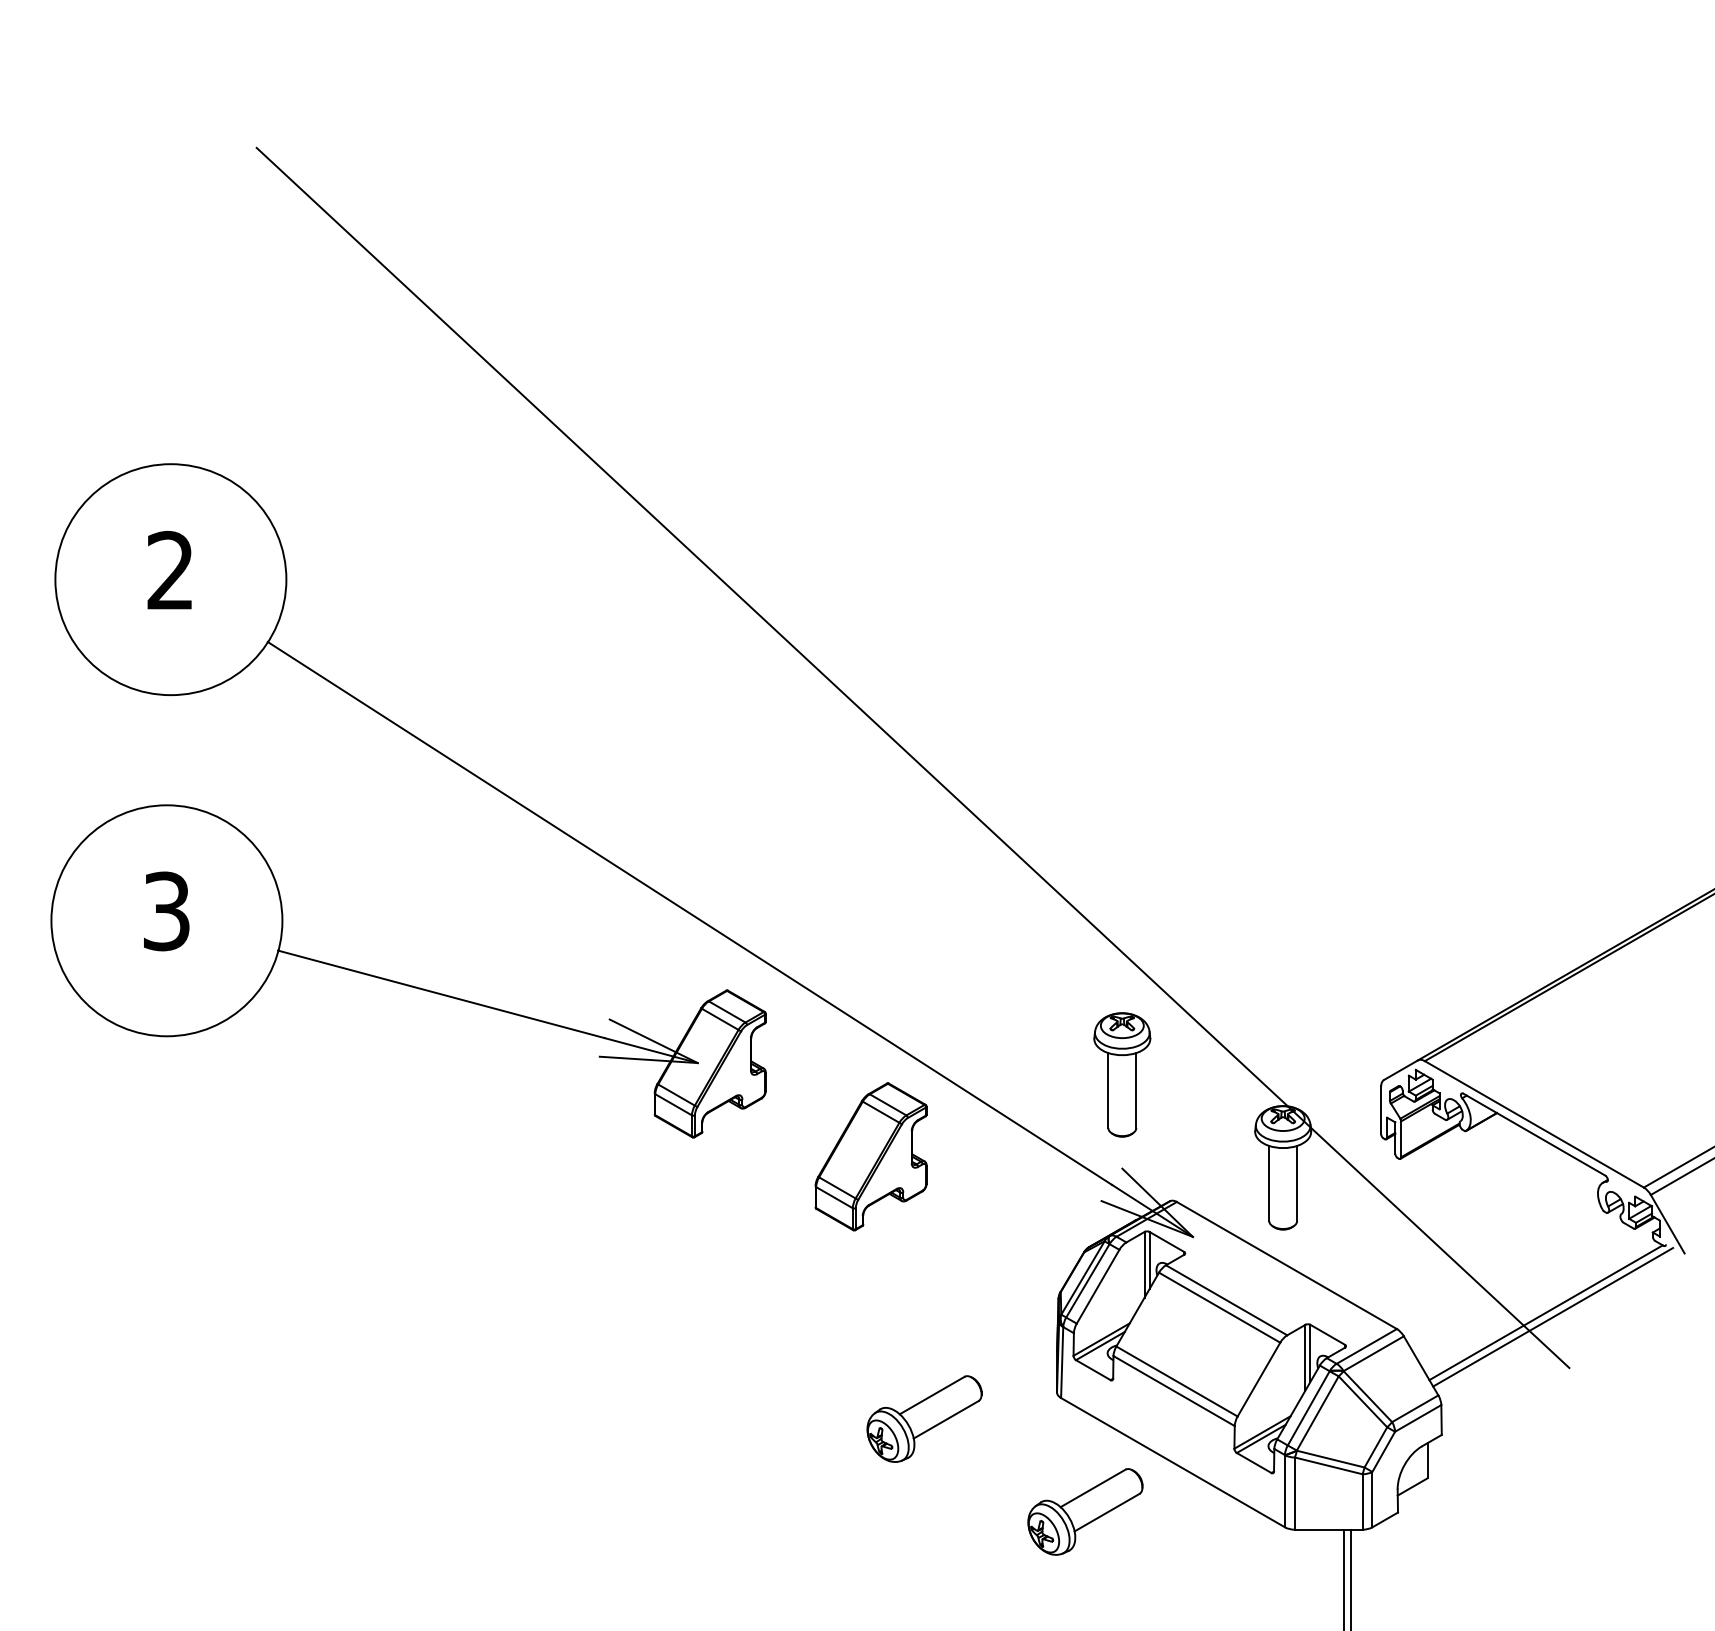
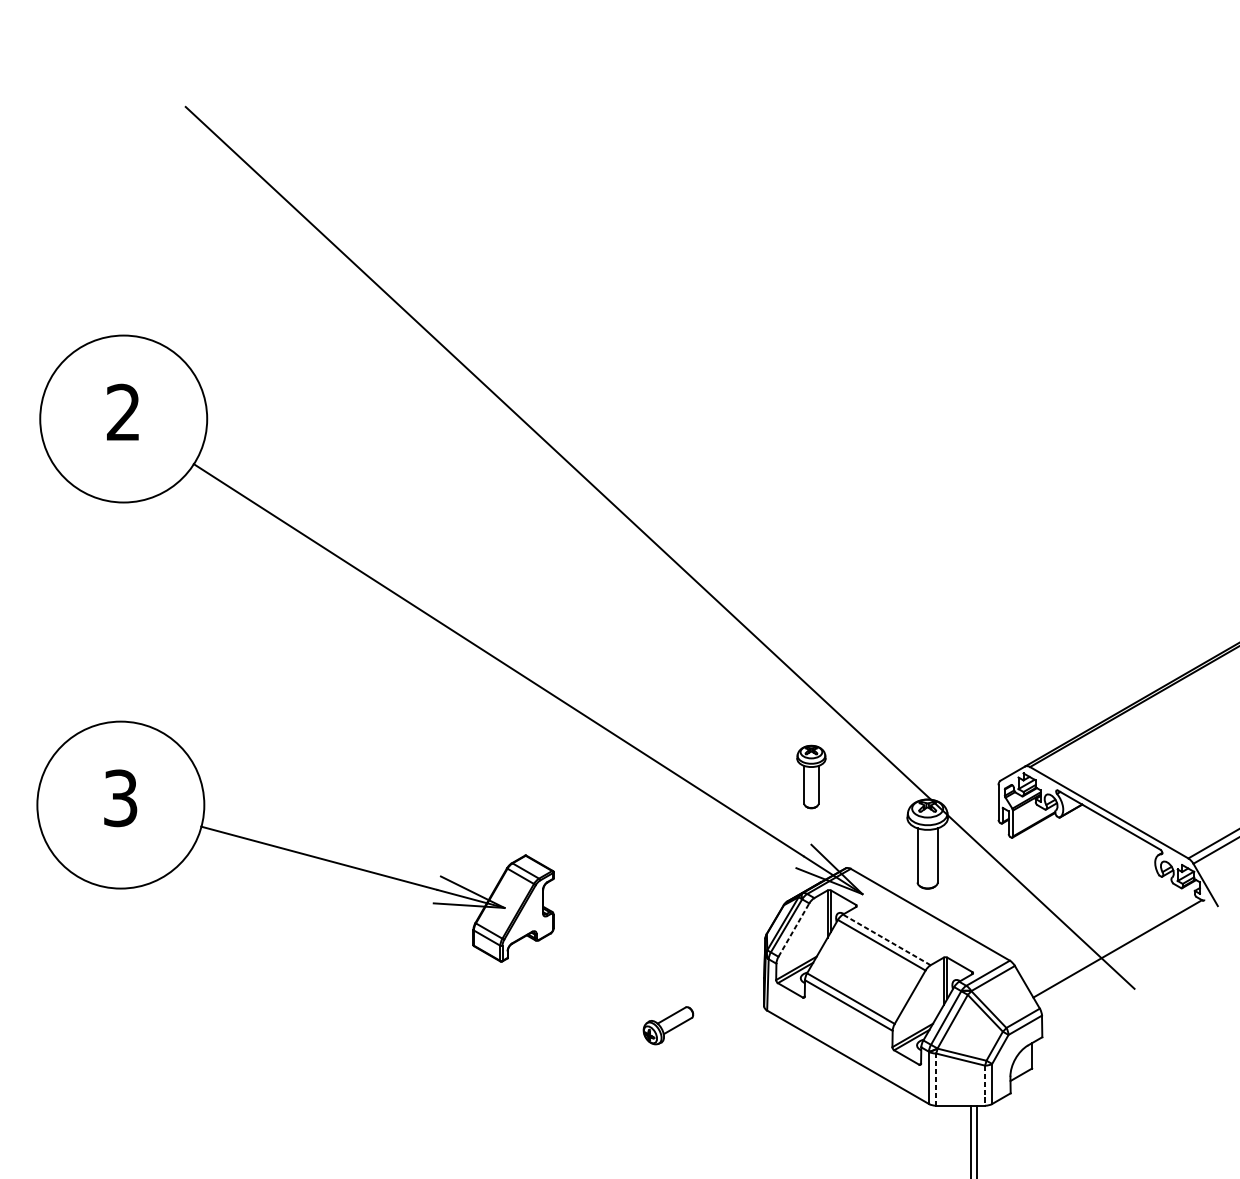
part: (405, 983) -> (293, 850), moved
part: (1122, 1074) -> (811, 776), size x0.7
part: (870, 1156) -> (629, 835), removed
line: (1098, 1286) -> (794, 929), solid -> dashed
line: (1226, 1300) -> (886, 940), solid -> dashed
line: (1553, 1317) -> (1123, 952), removed
part: (924, 1418) -> (668, 1025), size x0.6
line: (1294, 1493) -> (935, 1079), solid -> dashed
line: (1362, 1501) -> (985, 1085), solid -> dashed
part: (1085, 1511) -> (784, 1092), removed

